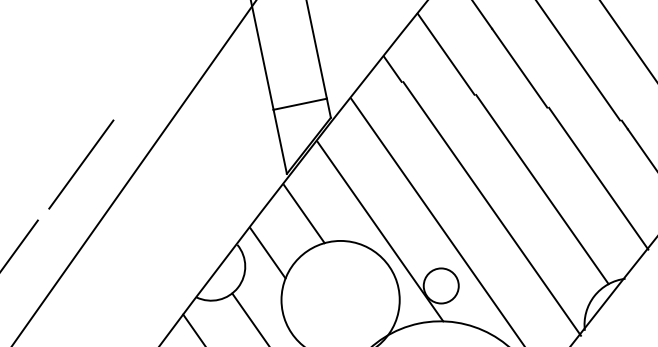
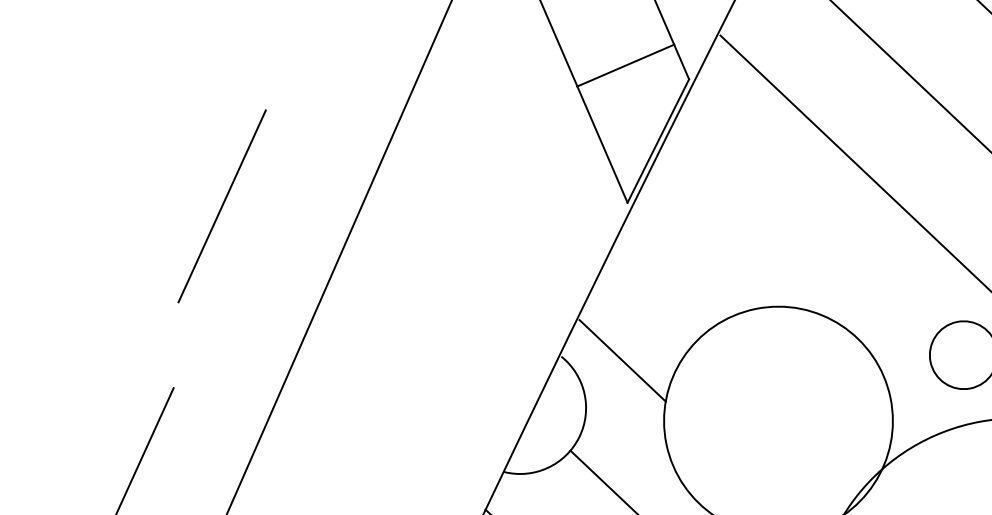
line: (81, 164) -> (222, 206), moved
line: (304, 214) -> (676, 272), removed
line: (380, 231) -> (827, 275), removed

